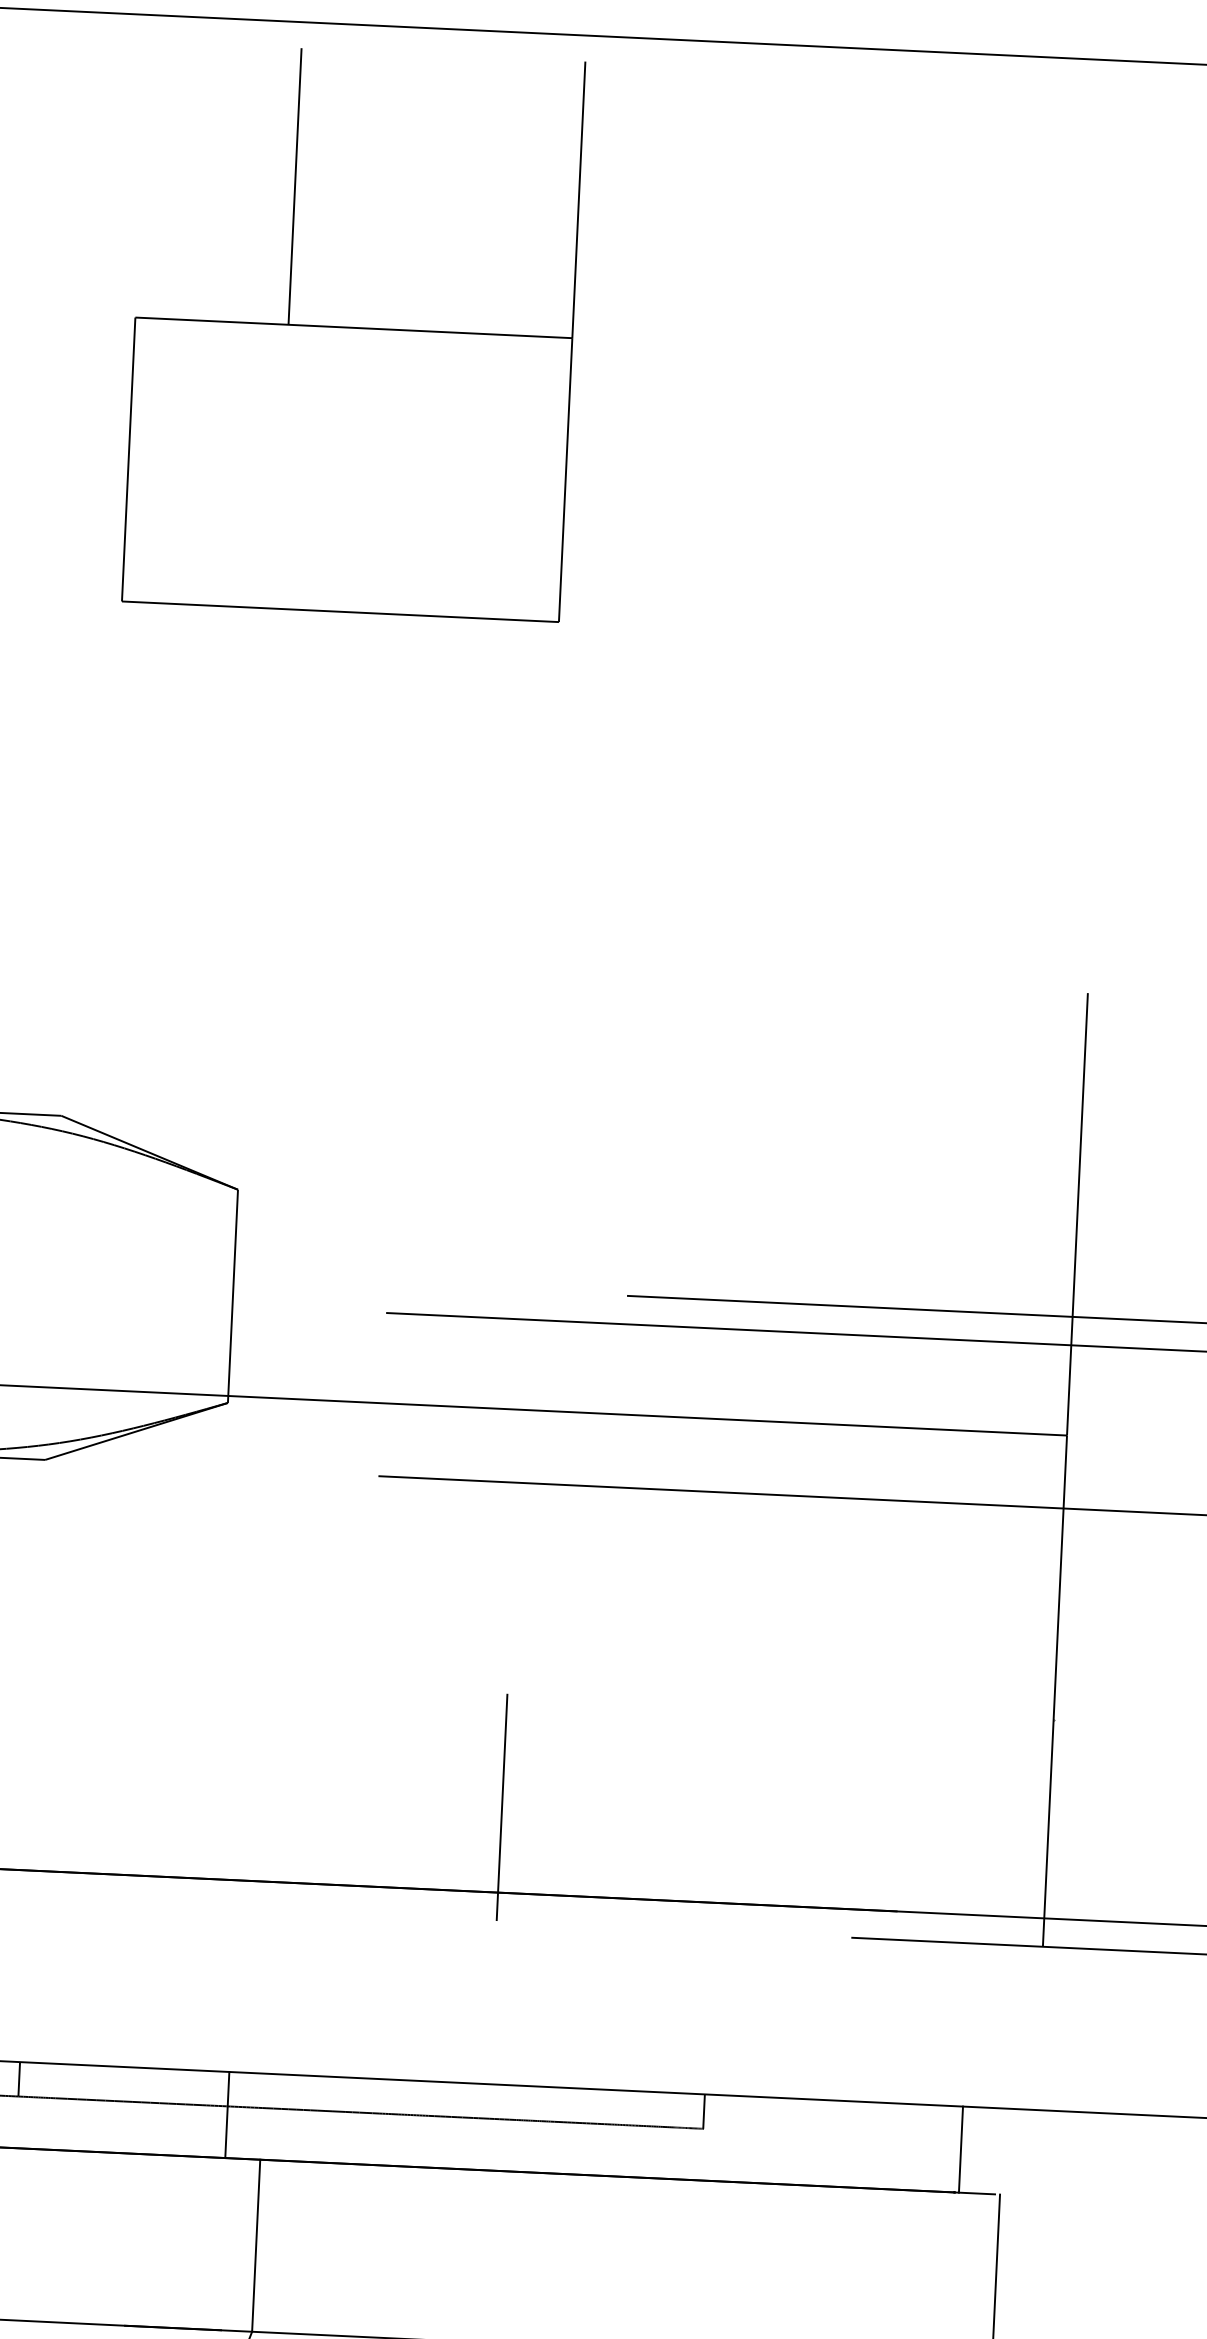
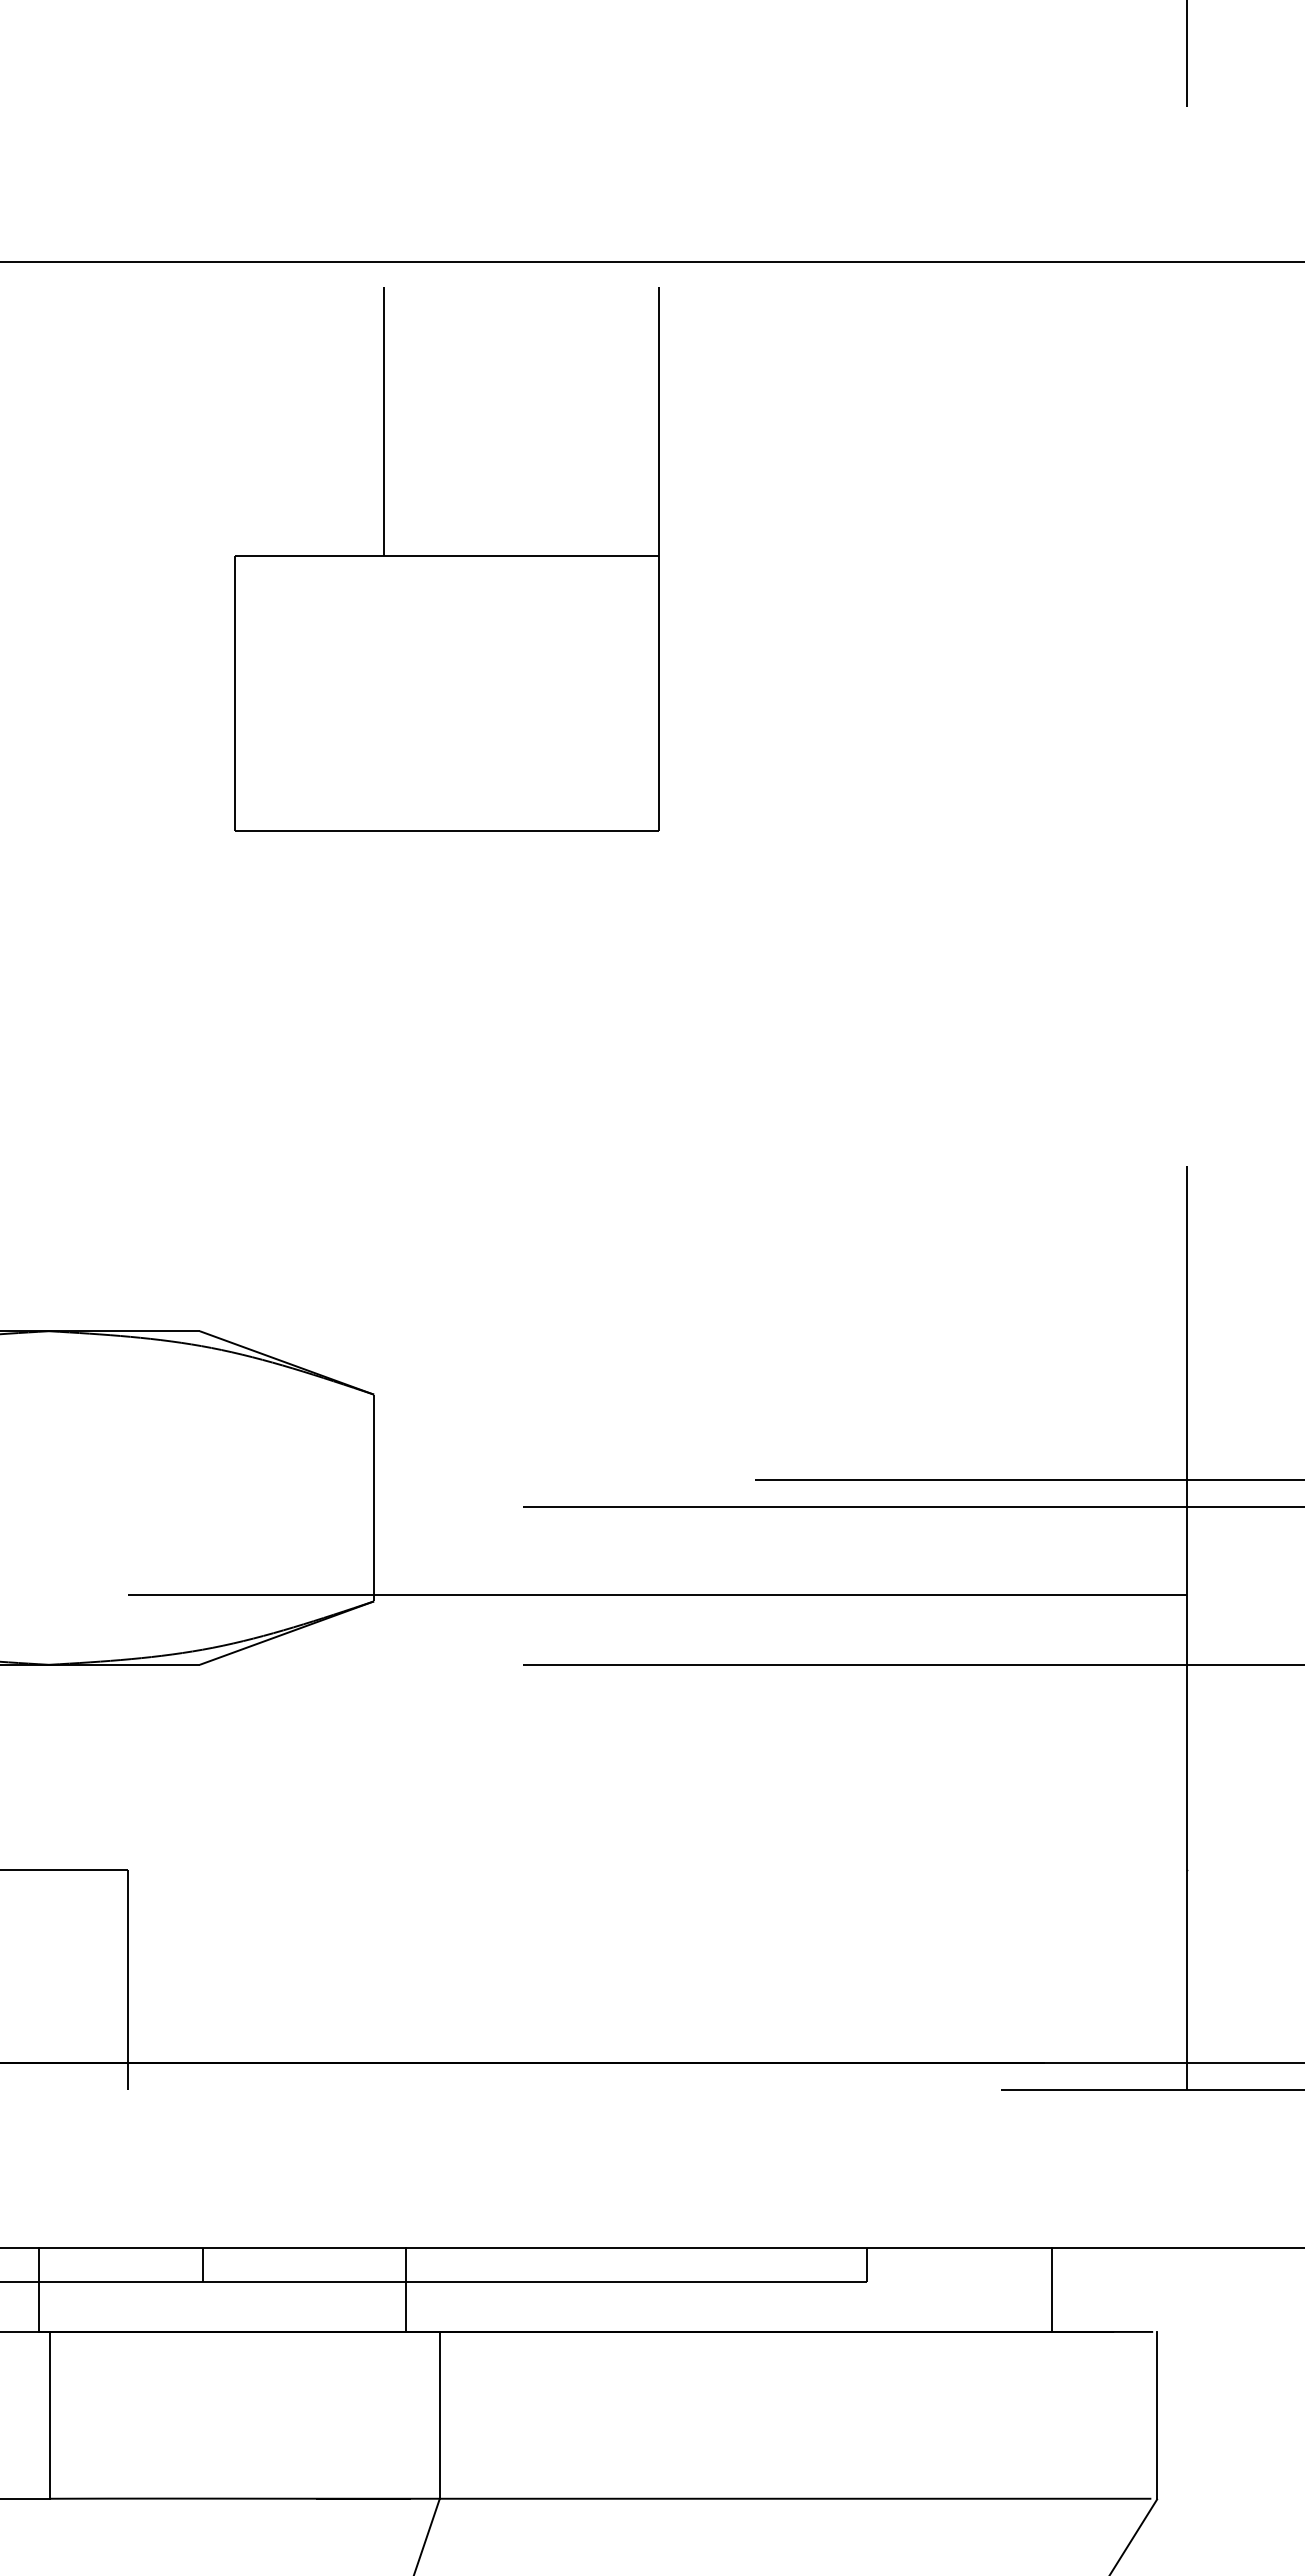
line: (501, 1806) -> (657, 1979), removed
line: (961, 2148) -> (1052, 2289), moved

